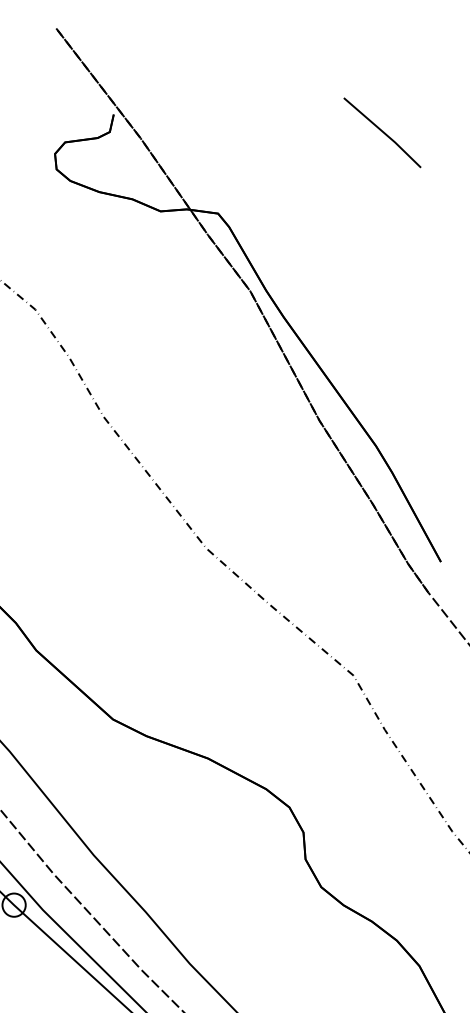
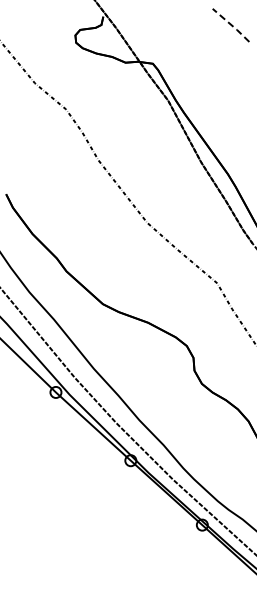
line: (383, 133) -> (231, 25), solid -> dashed

